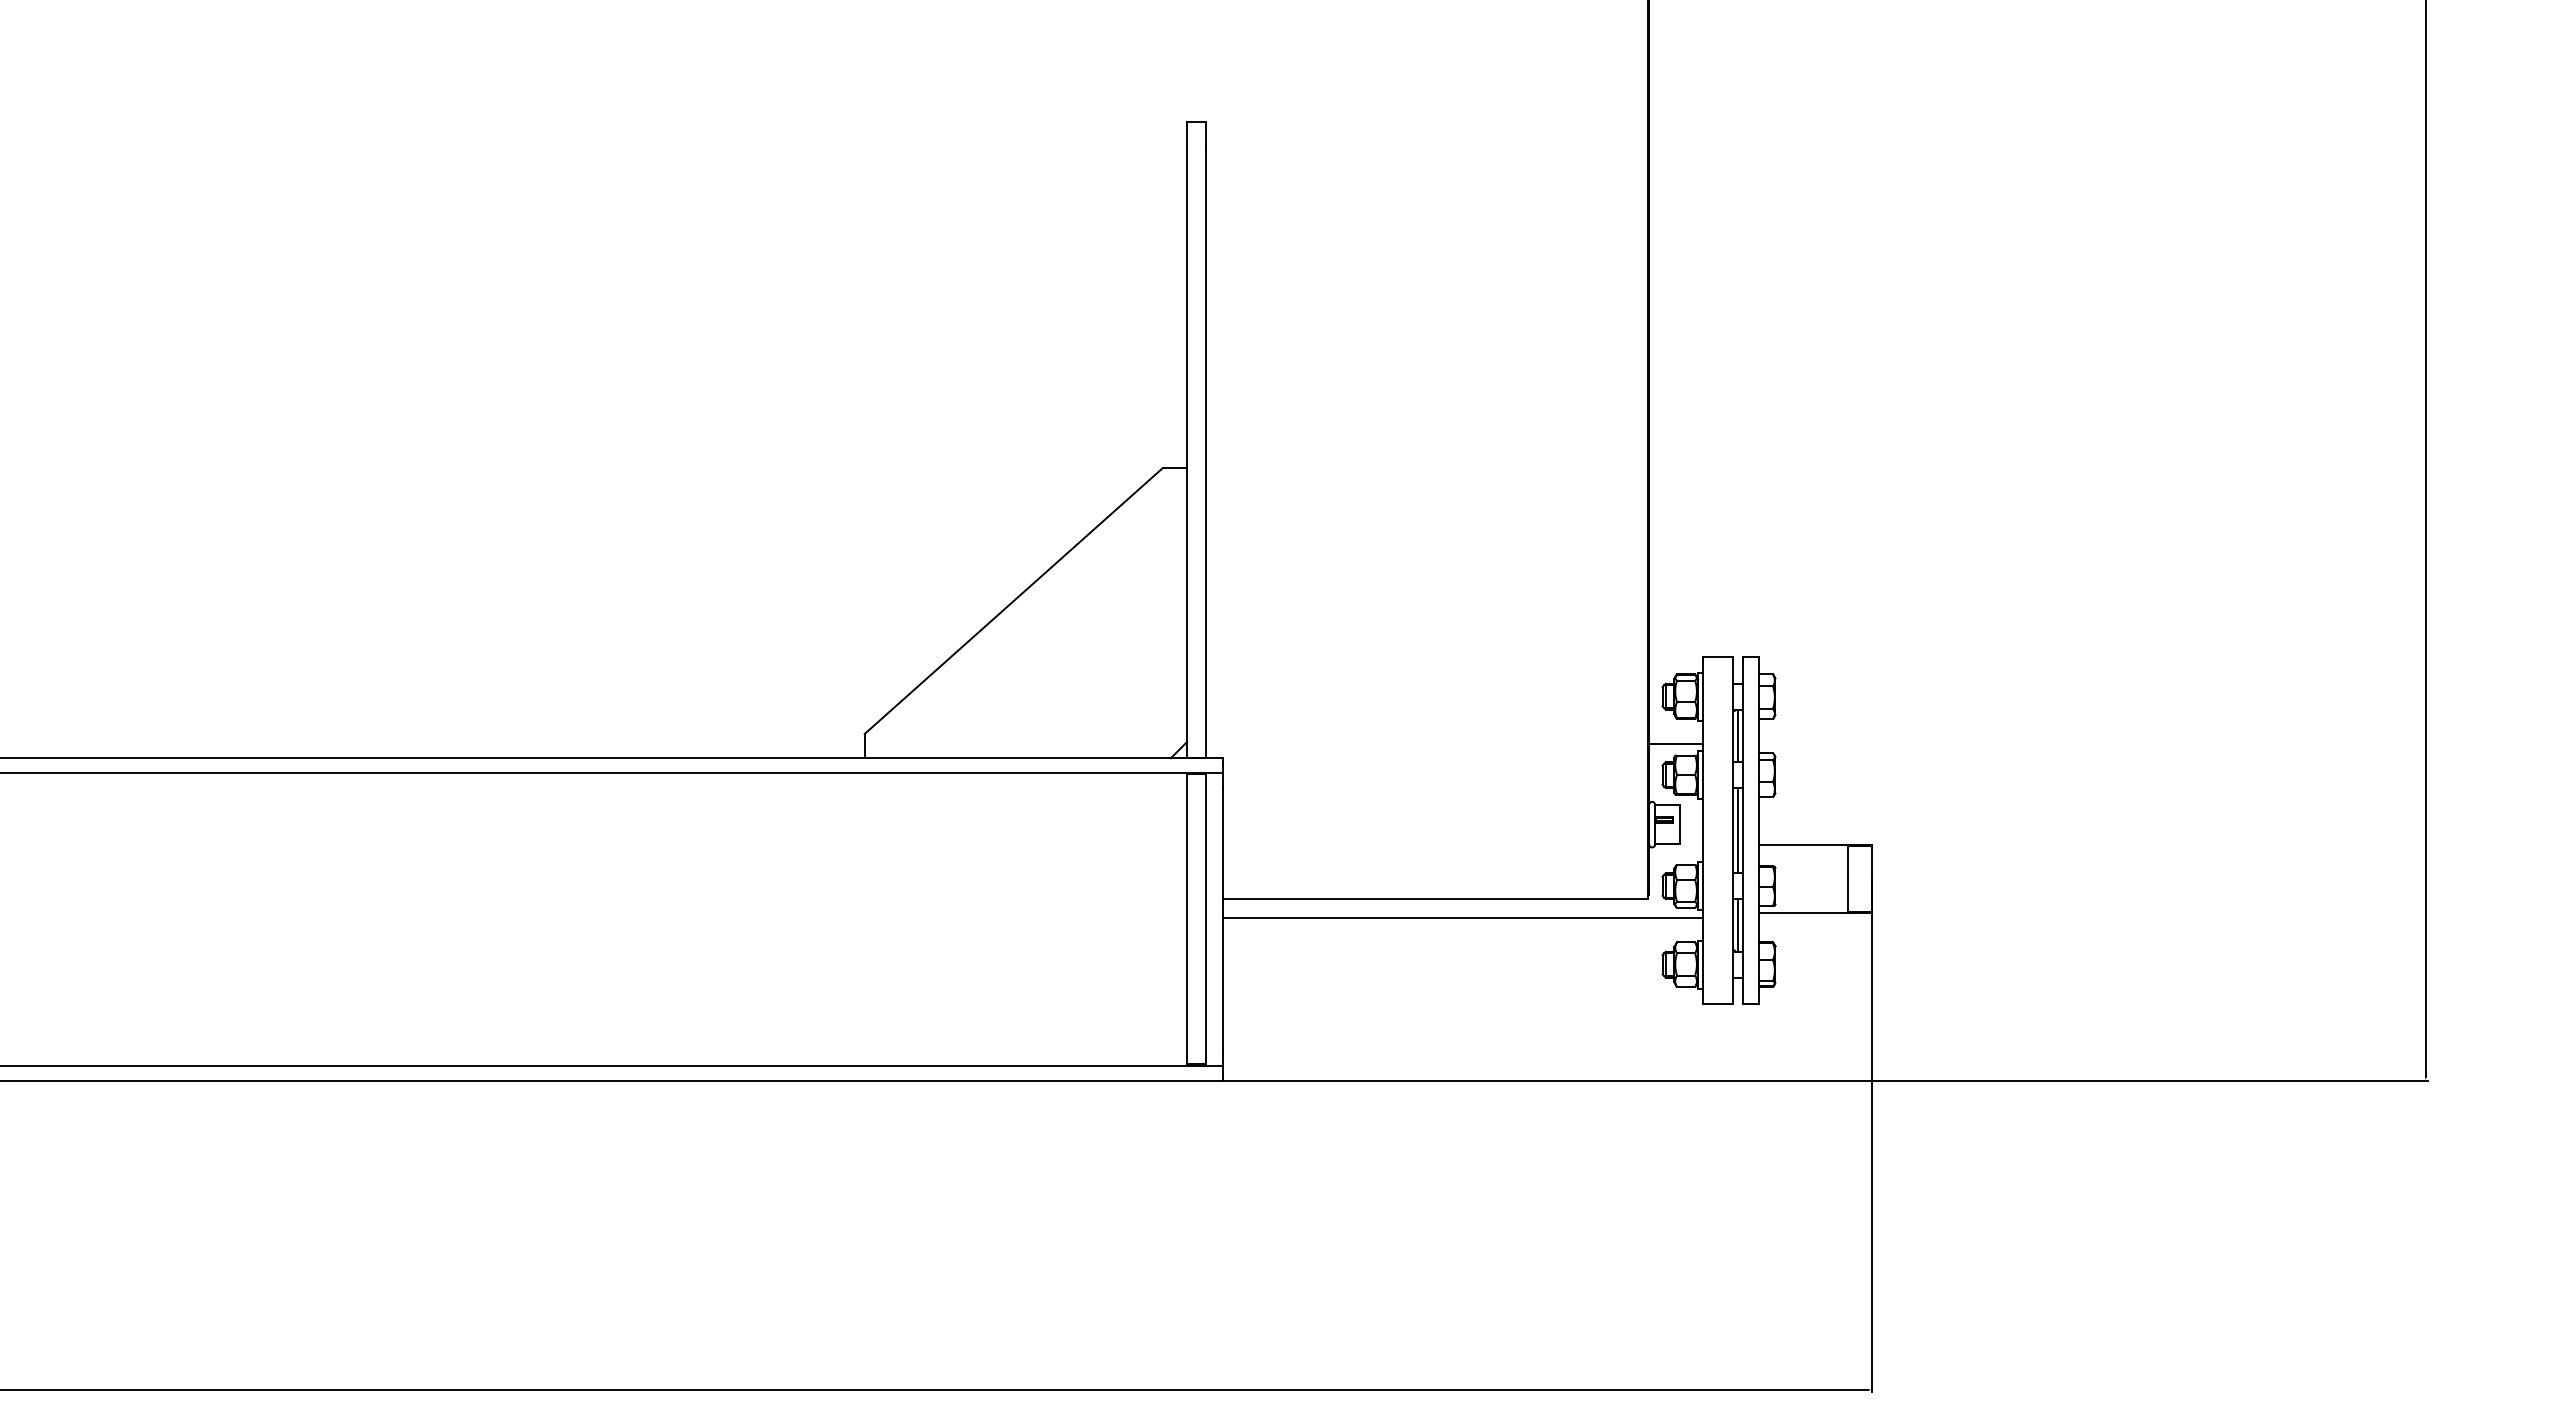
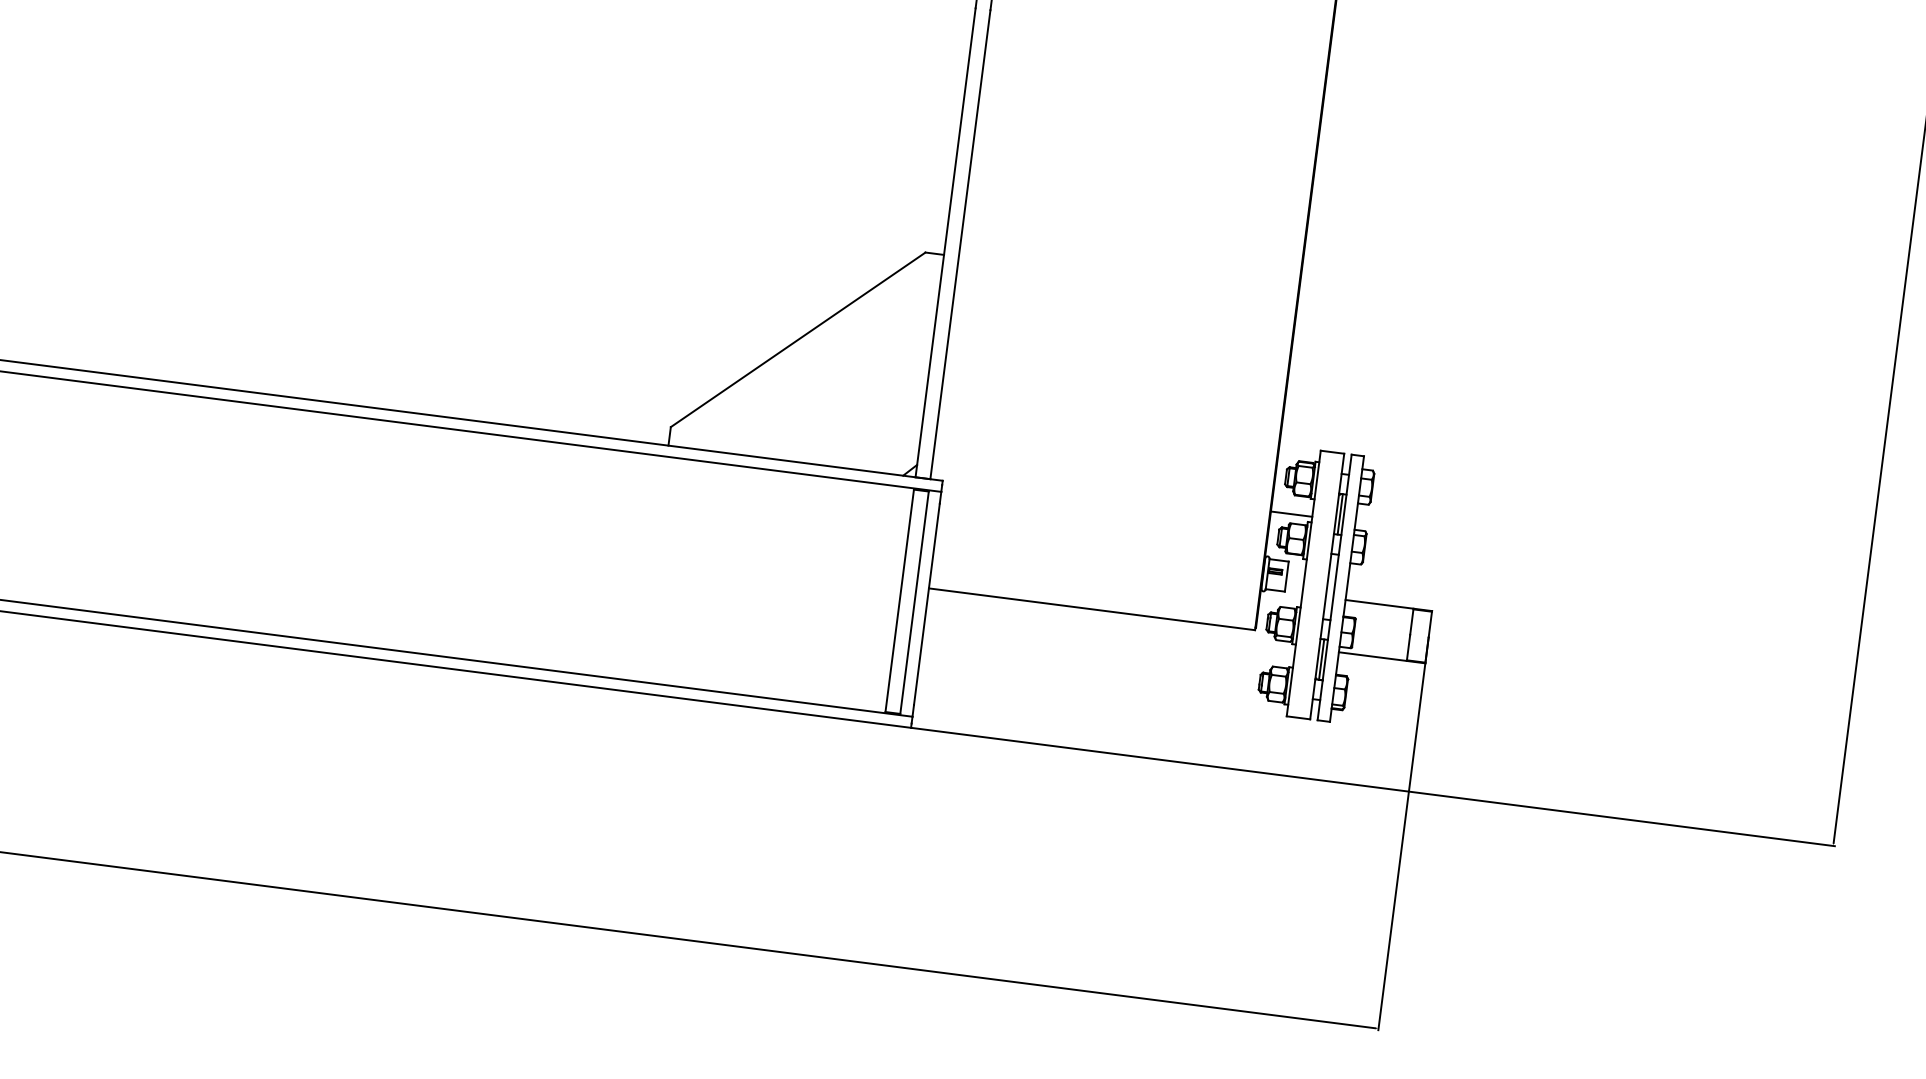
line: (1738, 830) -> (1331, 586), removed
line: (1462, 917) -> (1111, 626), removed

